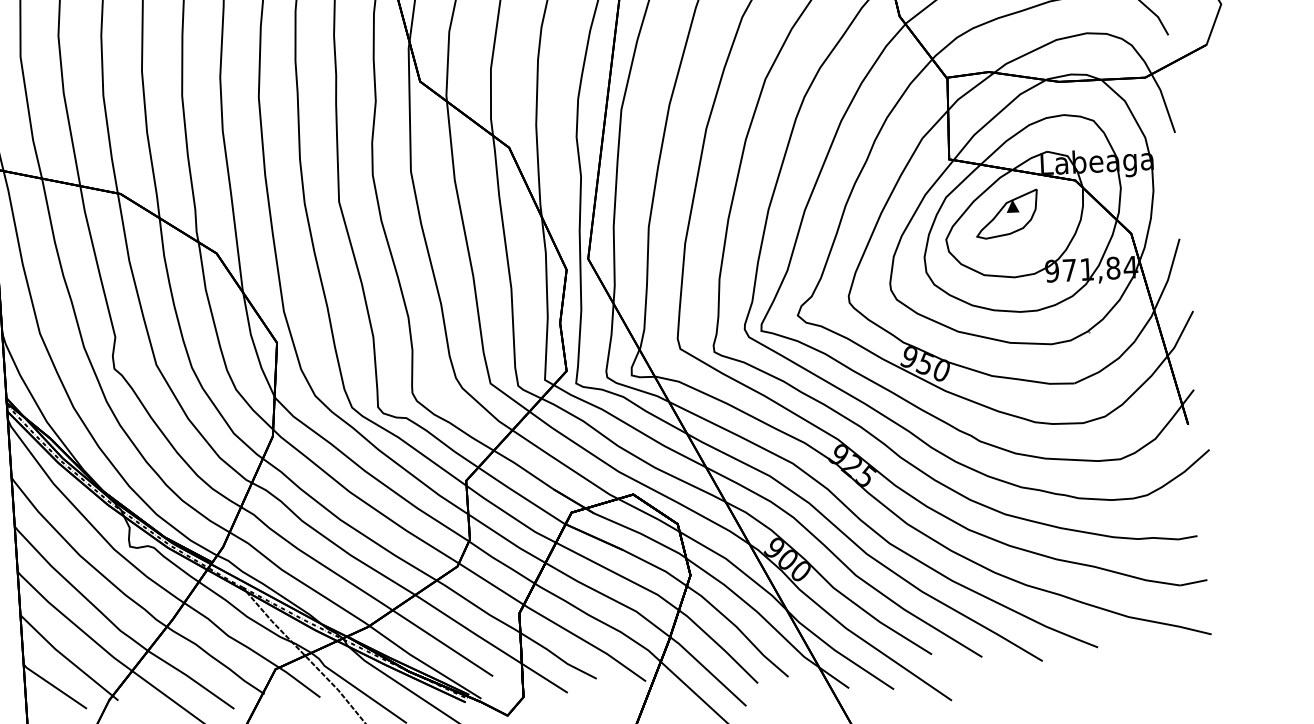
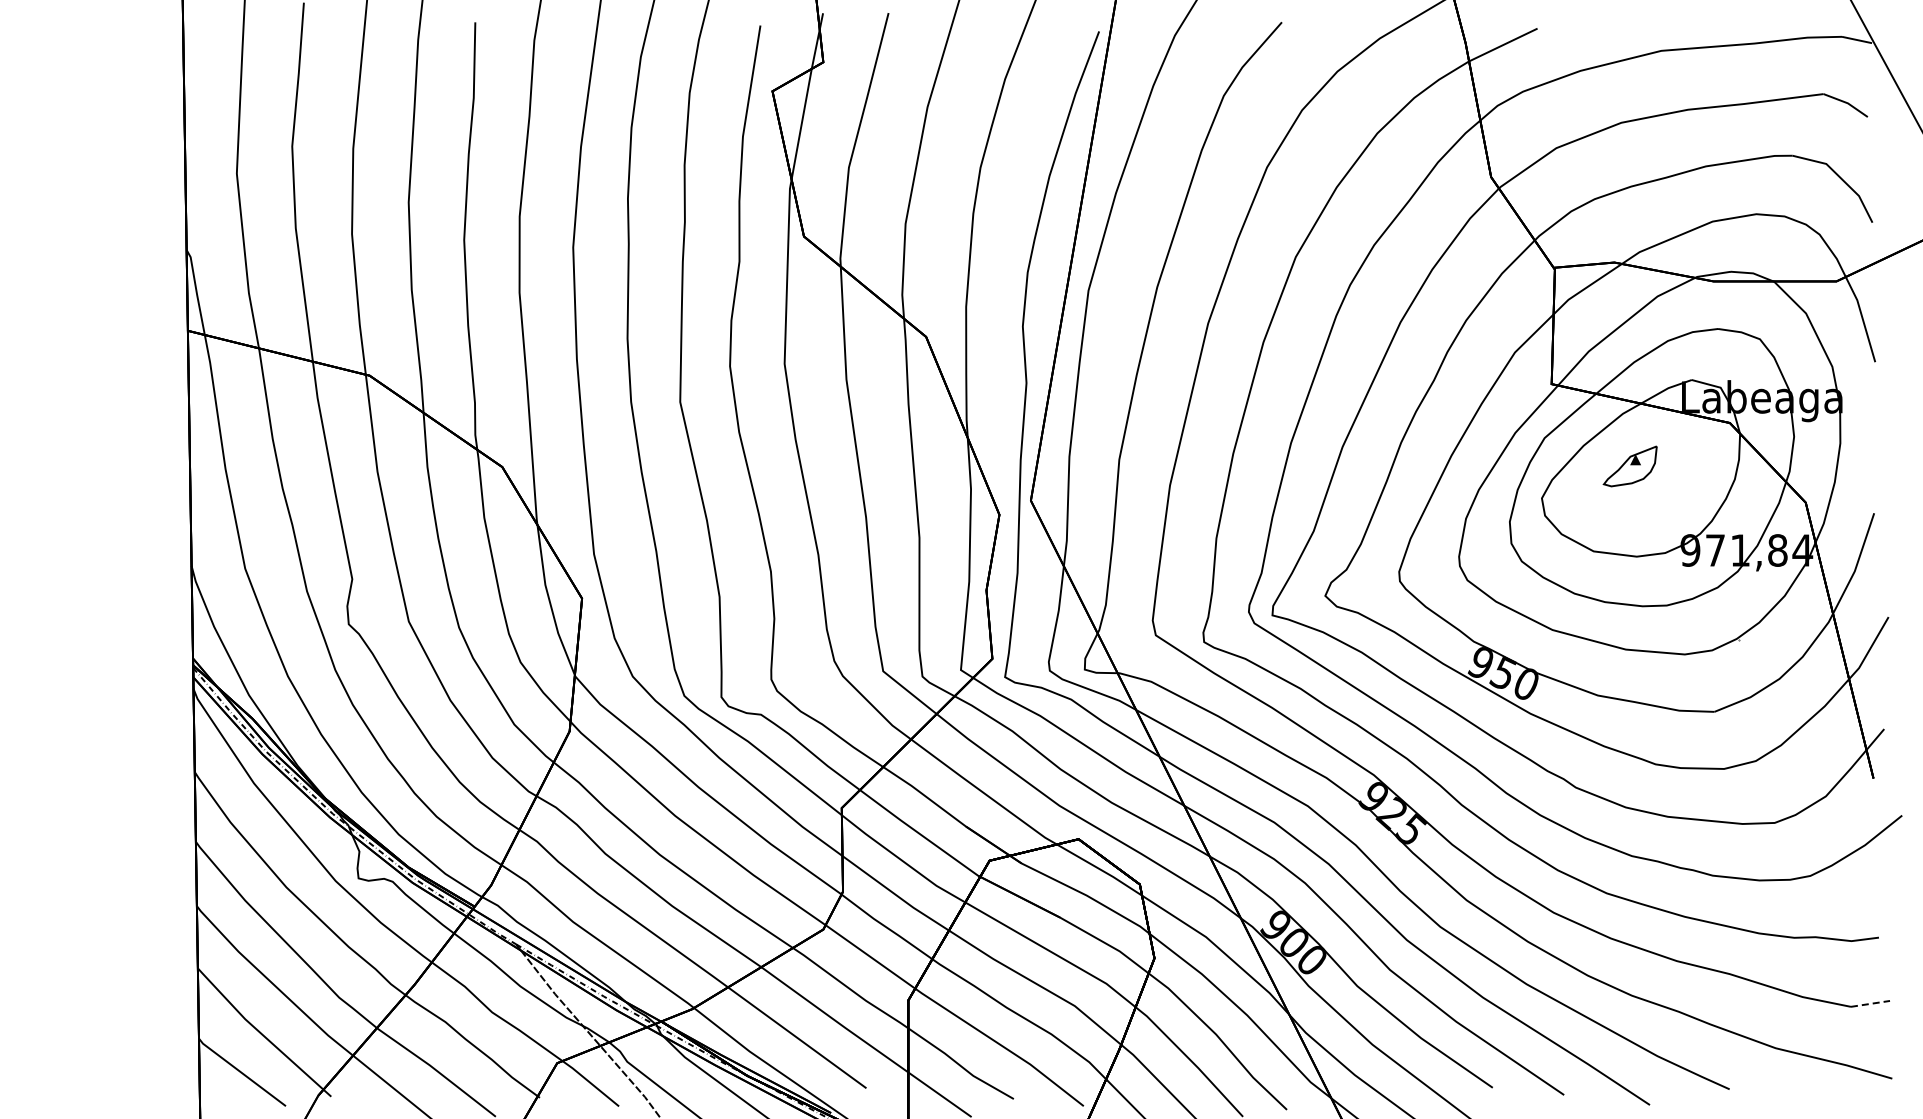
part: (1007, 214) -> (1630, 466), size x0.6
line: (1193, 582) -> (1870, 1003), solid -> dashed

